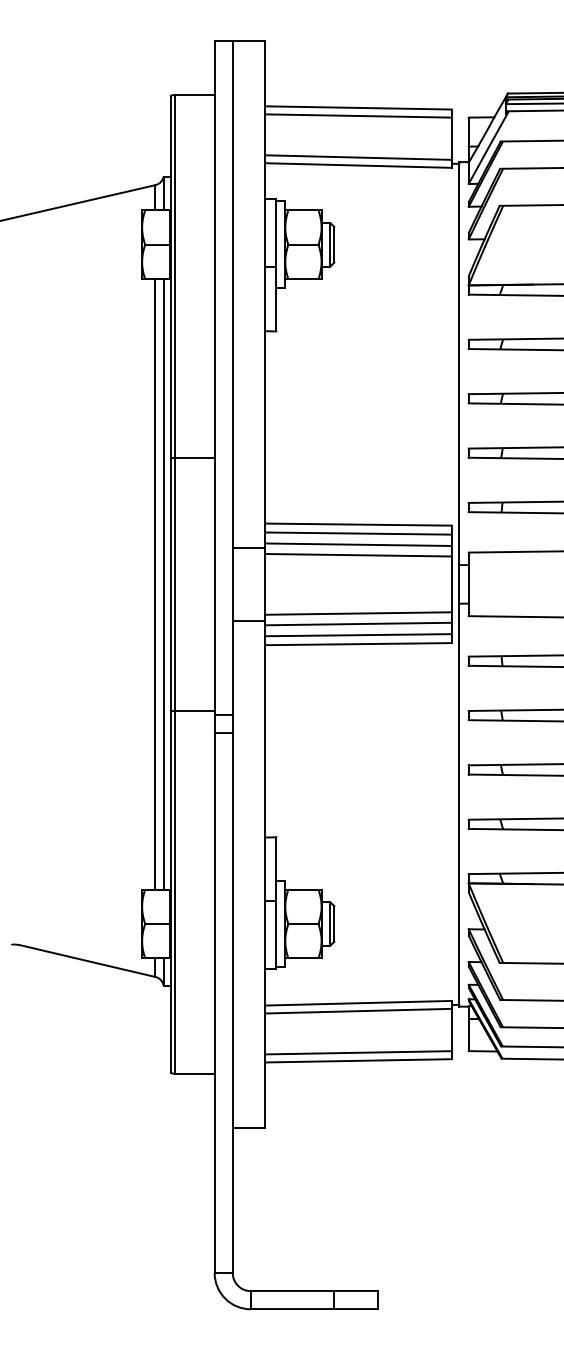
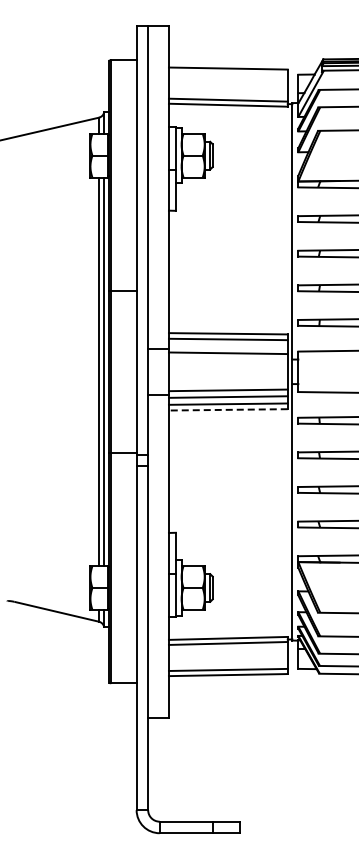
line: (357, 115) -> (227, 73), removed
line: (357, 544) -> (227, 346), removed
line: (357, 643) -> (227, 409), solid -> dashed

